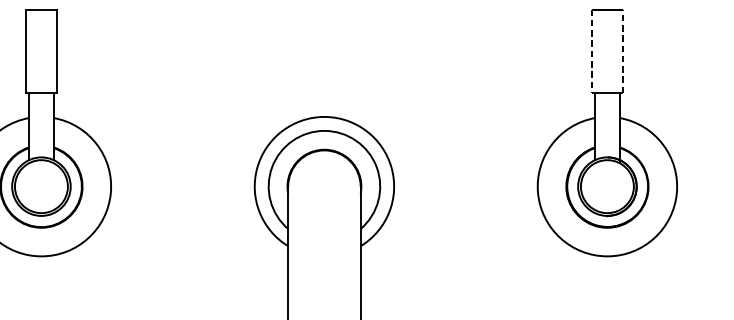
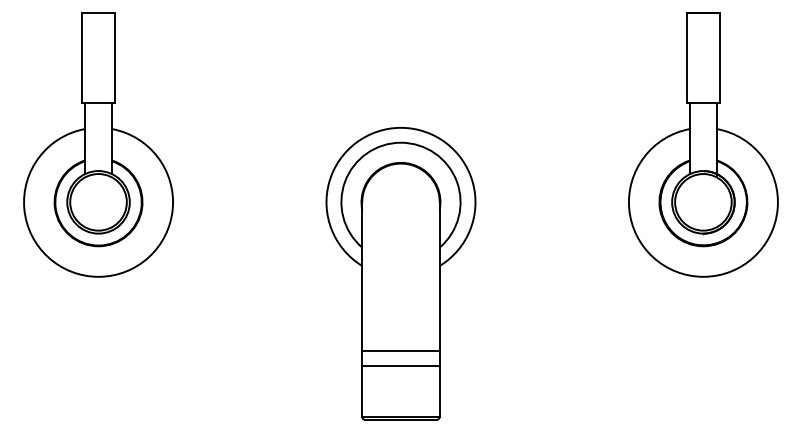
line: (592, 51) -> (687, 57), dashed -> solid
line: (622, 51) -> (719, 57), dashed -> solid

